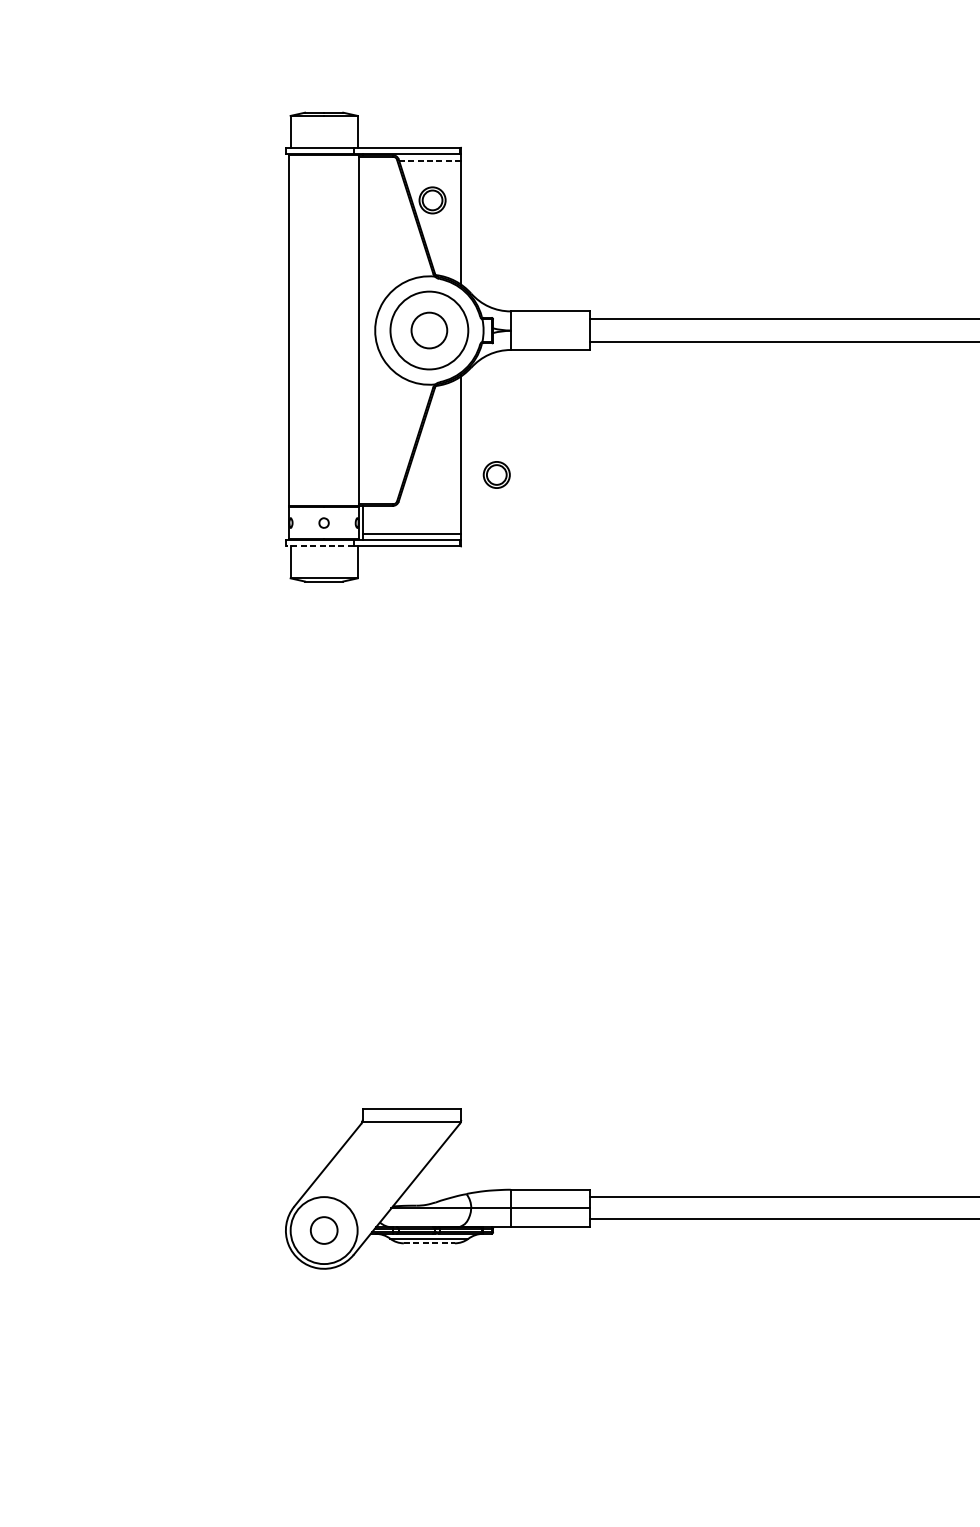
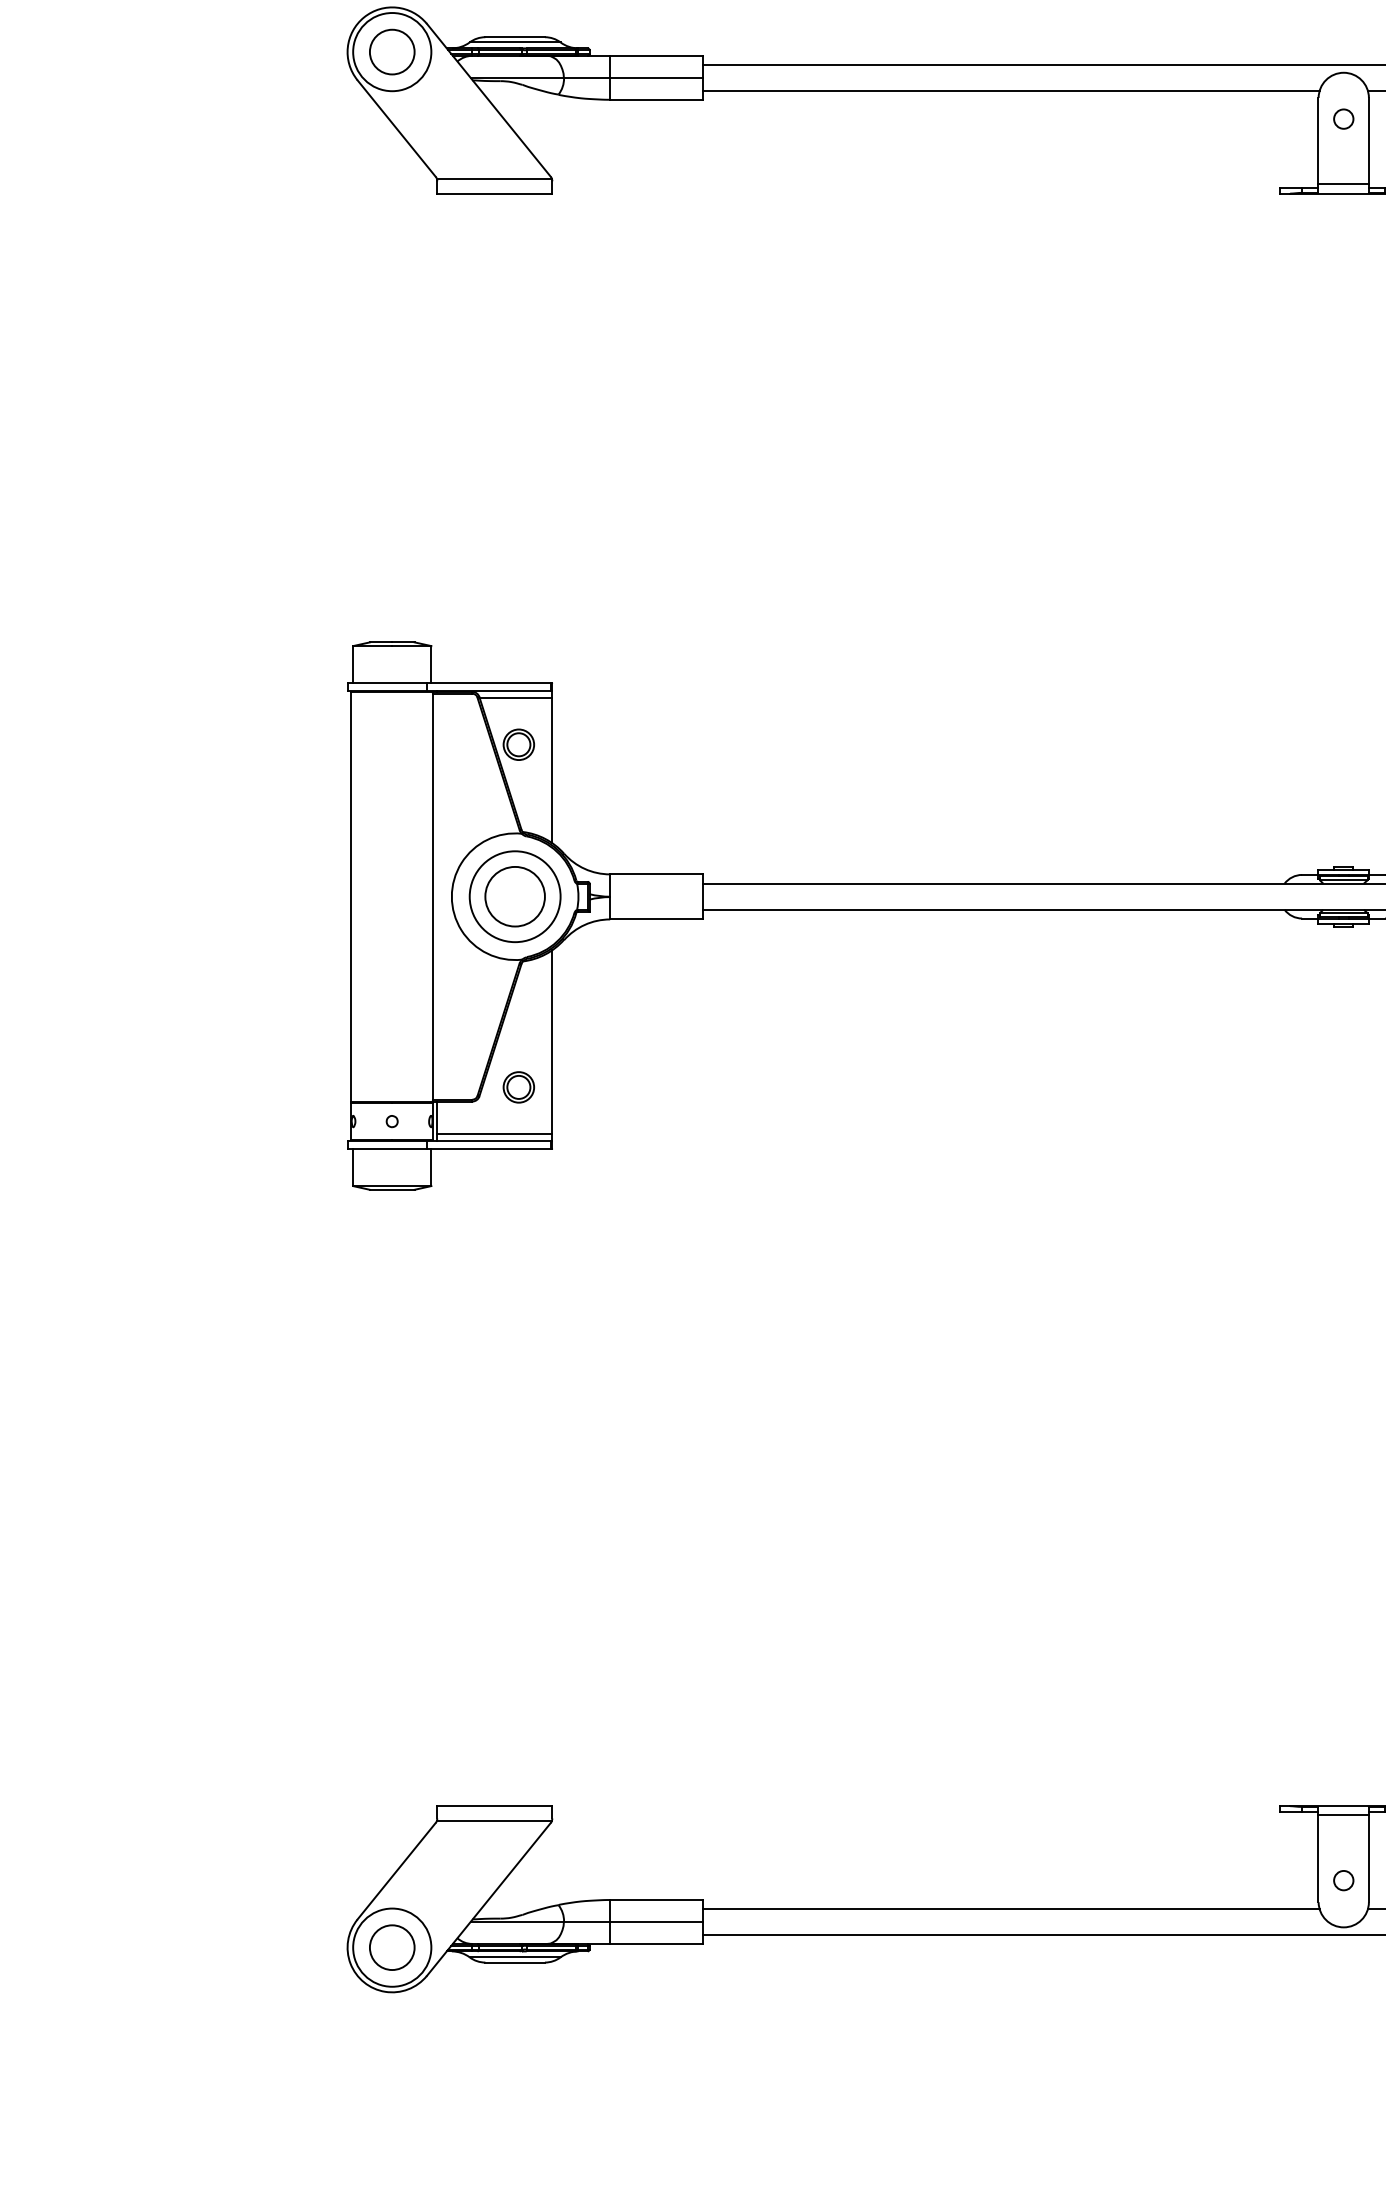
line: (429, 160) -> (515, 698), dashed -> solid
circle: (428, 330) -> (514, 896), size x1.43
part: (496, 475) -> (518, 1087), moved
line: (320, 546) -> (387, 1148), dashed -> solid
circle: (324, 1230) -> (392, 1947), size x1.43
line: (429, 1243) -> (515, 1962), dashed -> solid

